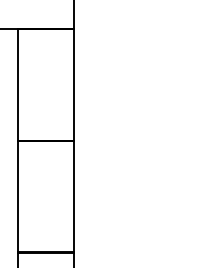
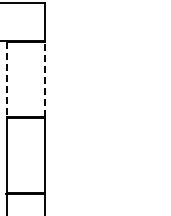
line: (17, 84) -> (6, 79), solid -> dashed
line: (73, 84) -> (44, 79), solid -> dashed

